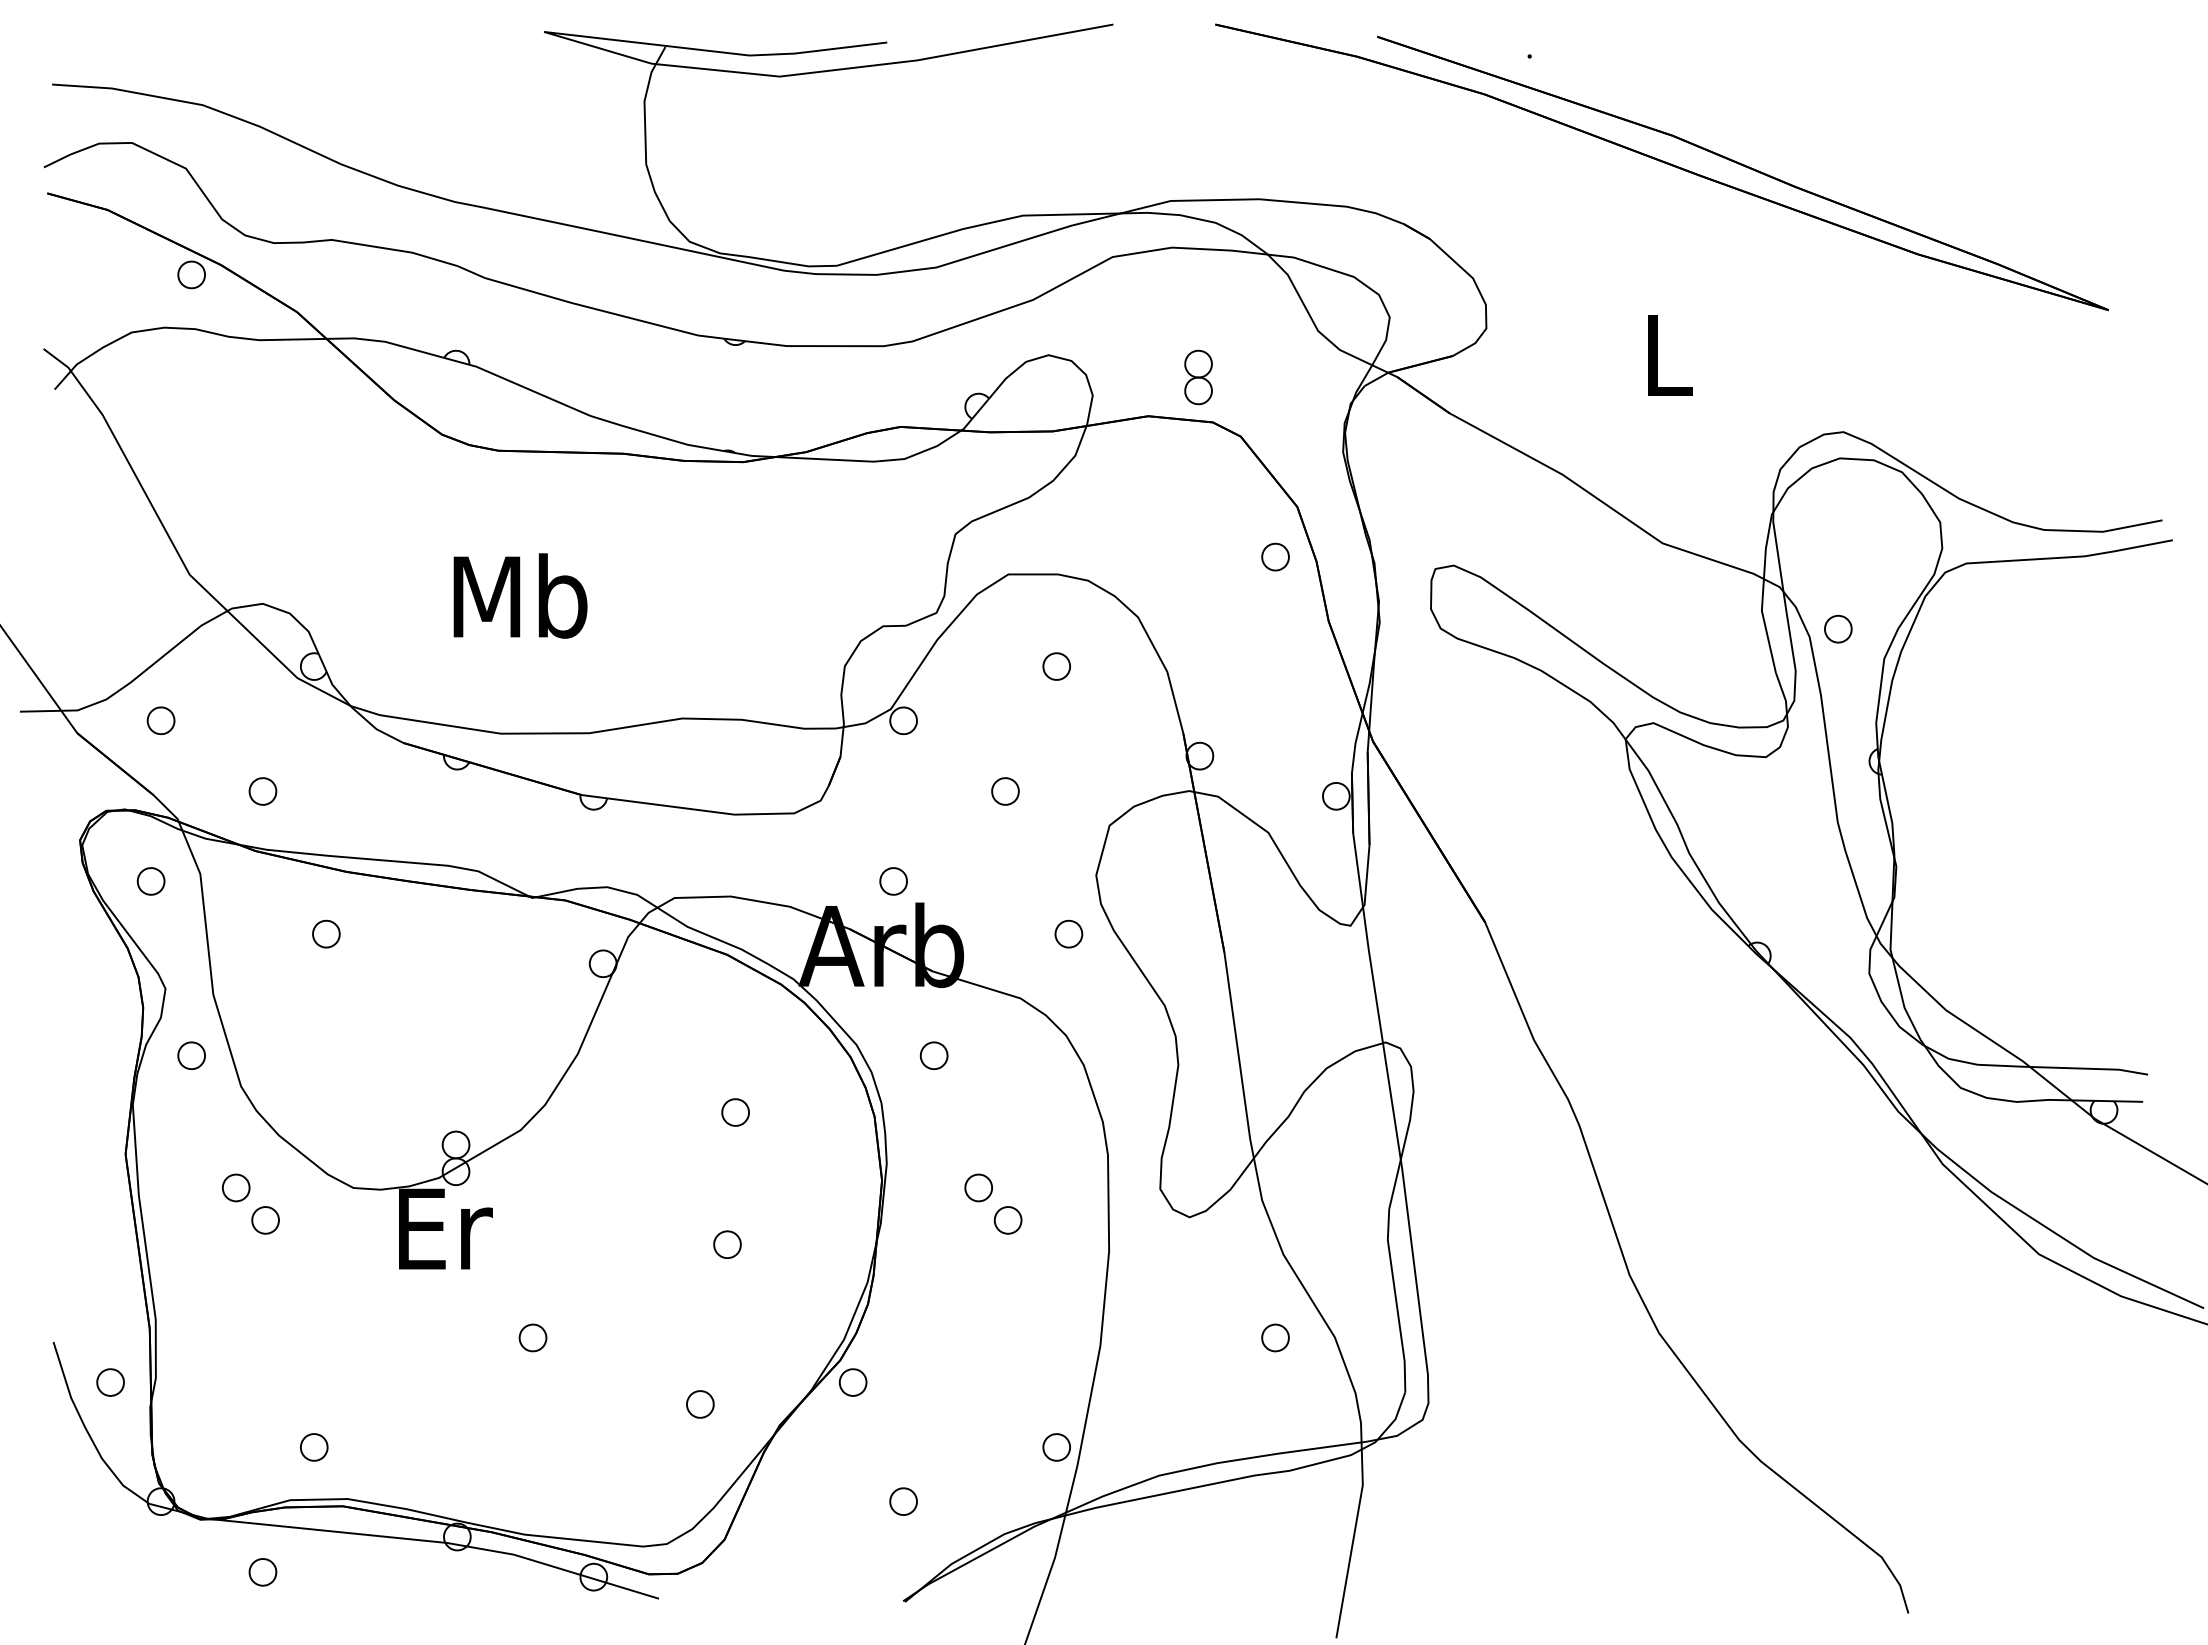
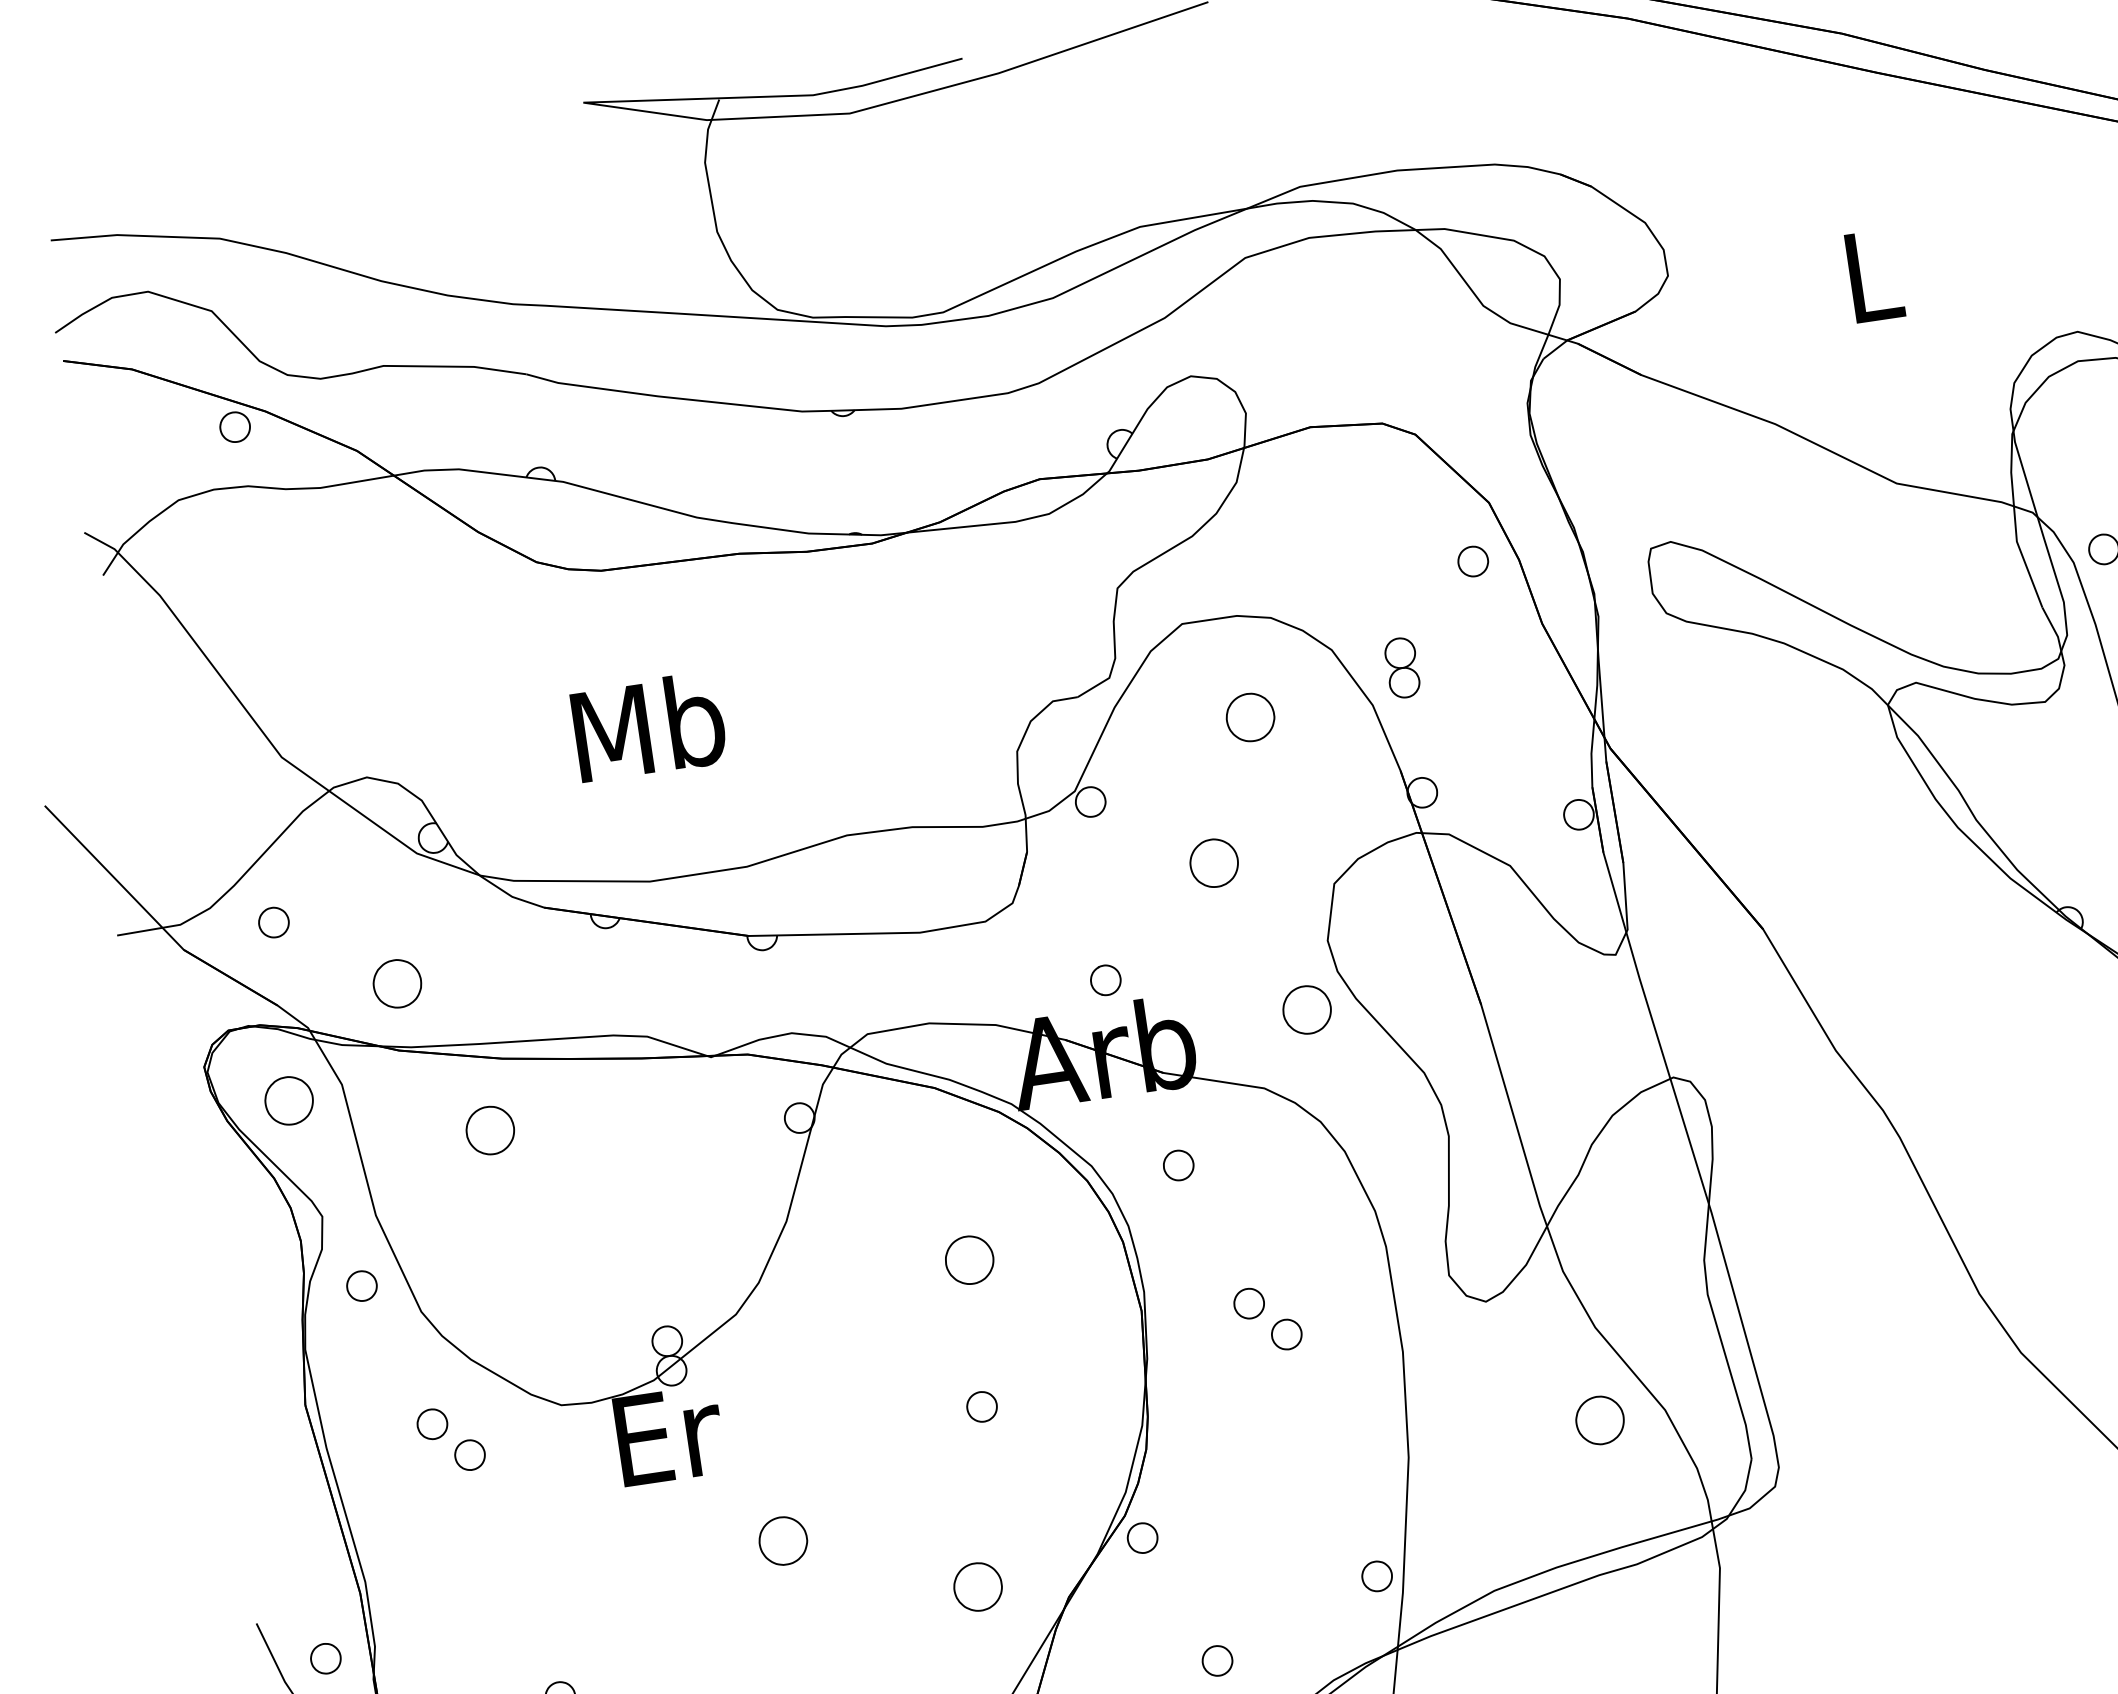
part: (1198, 377) -> (1402, 667), moved
part: (1056, 666) -> (1250, 717), size x1.6
part: (262, 791) -> (396, 983), size x1.6
part: (1005, 791) -> (1214, 863), size x1.6
part: (150, 881) -> (288, 1101), size x1.6
part: (326, 933) -> (490, 1129), size x1.6
part: (1068, 933) -> (1306, 1009), size x1.6
part: (735, 1112) -> (969, 1260), size x1.6
part: (532, 1337) -> (782, 1540), size x1.6
part: (1275, 1337) -> (1599, 1419), size x1.6
part: (700, 1404) -> (978, 1587), size x1.6

